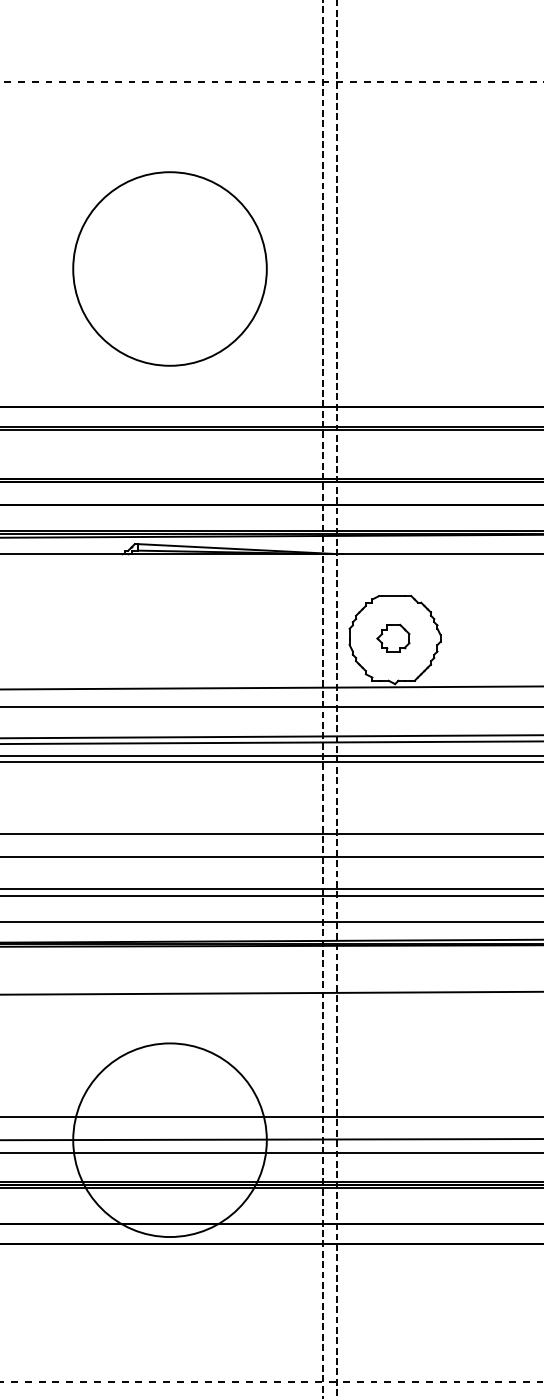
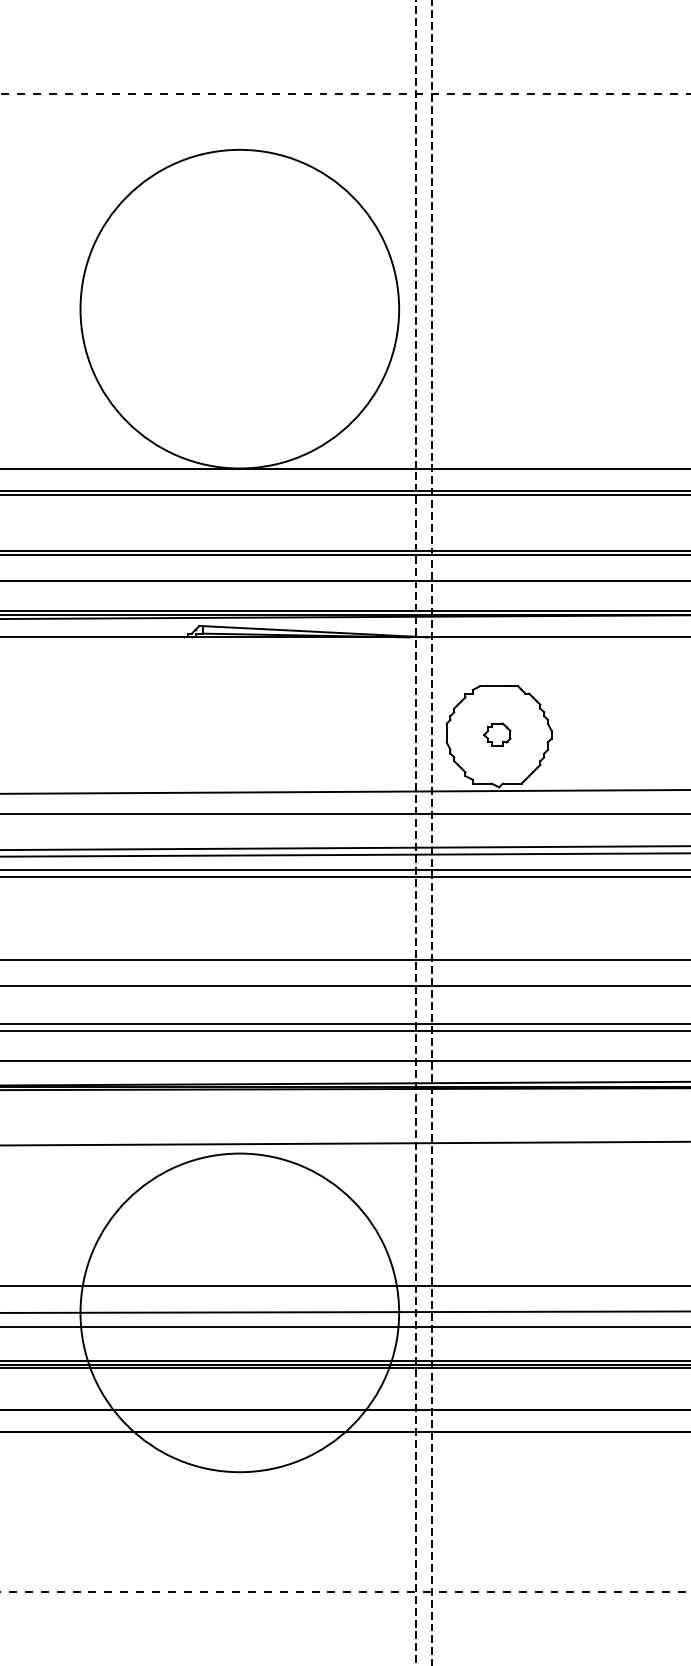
circle: (169, 268) -> (239, 308), size x1.43
part: (393, 638) -> (497, 734), size x0.71
circle: (169, 1139) -> (239, 1312), size x1.43

